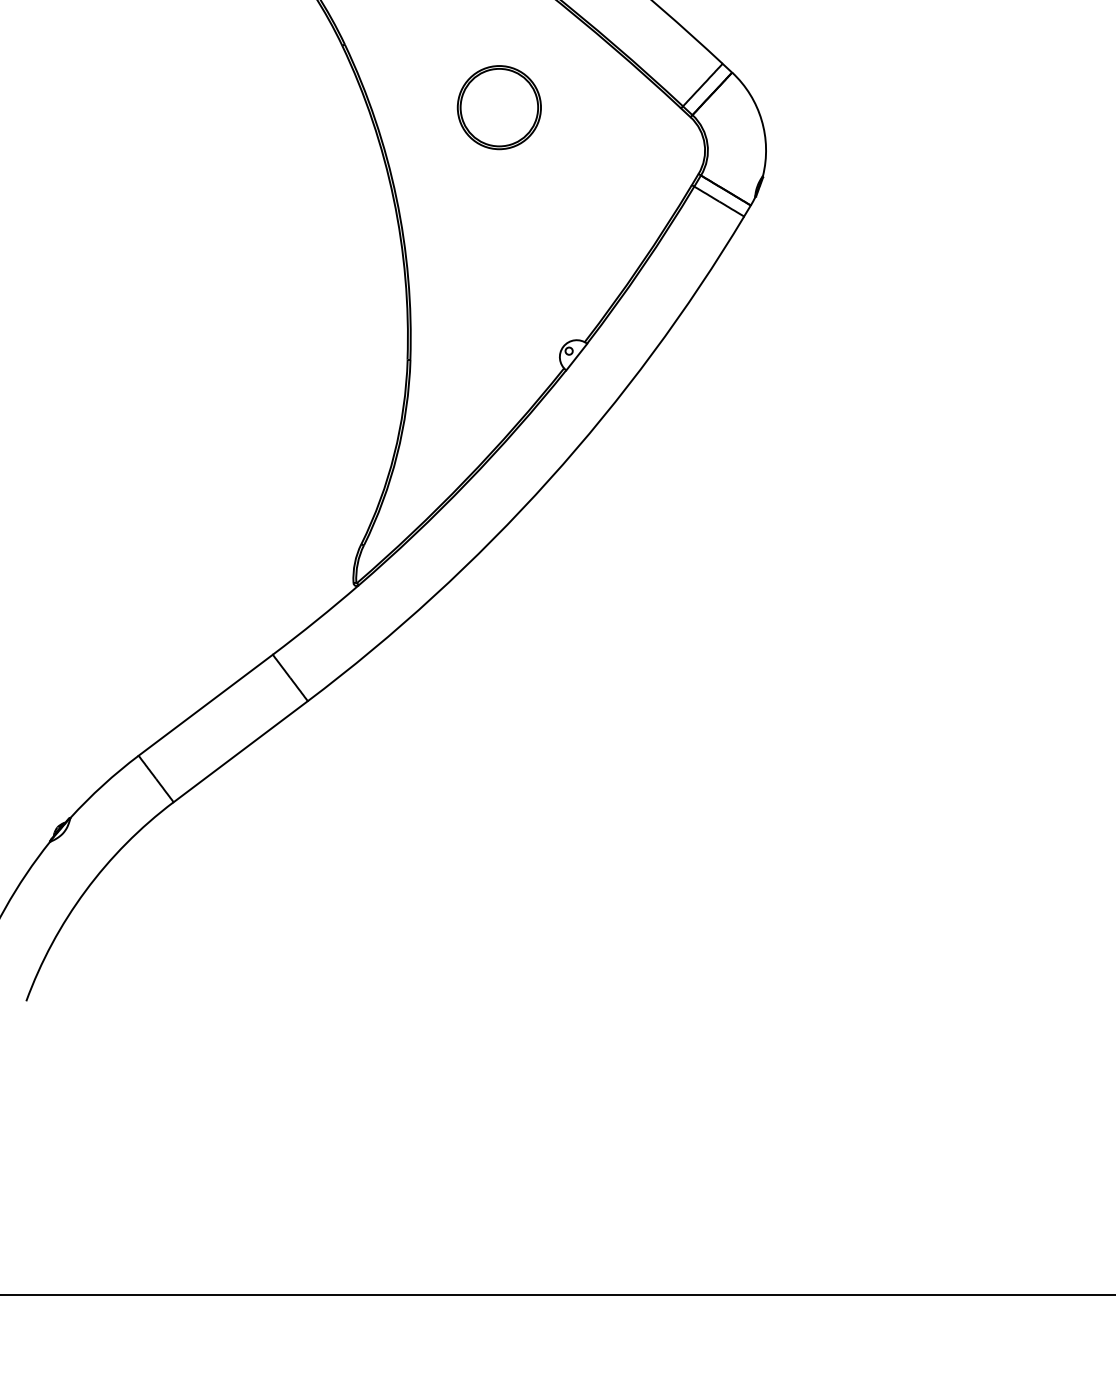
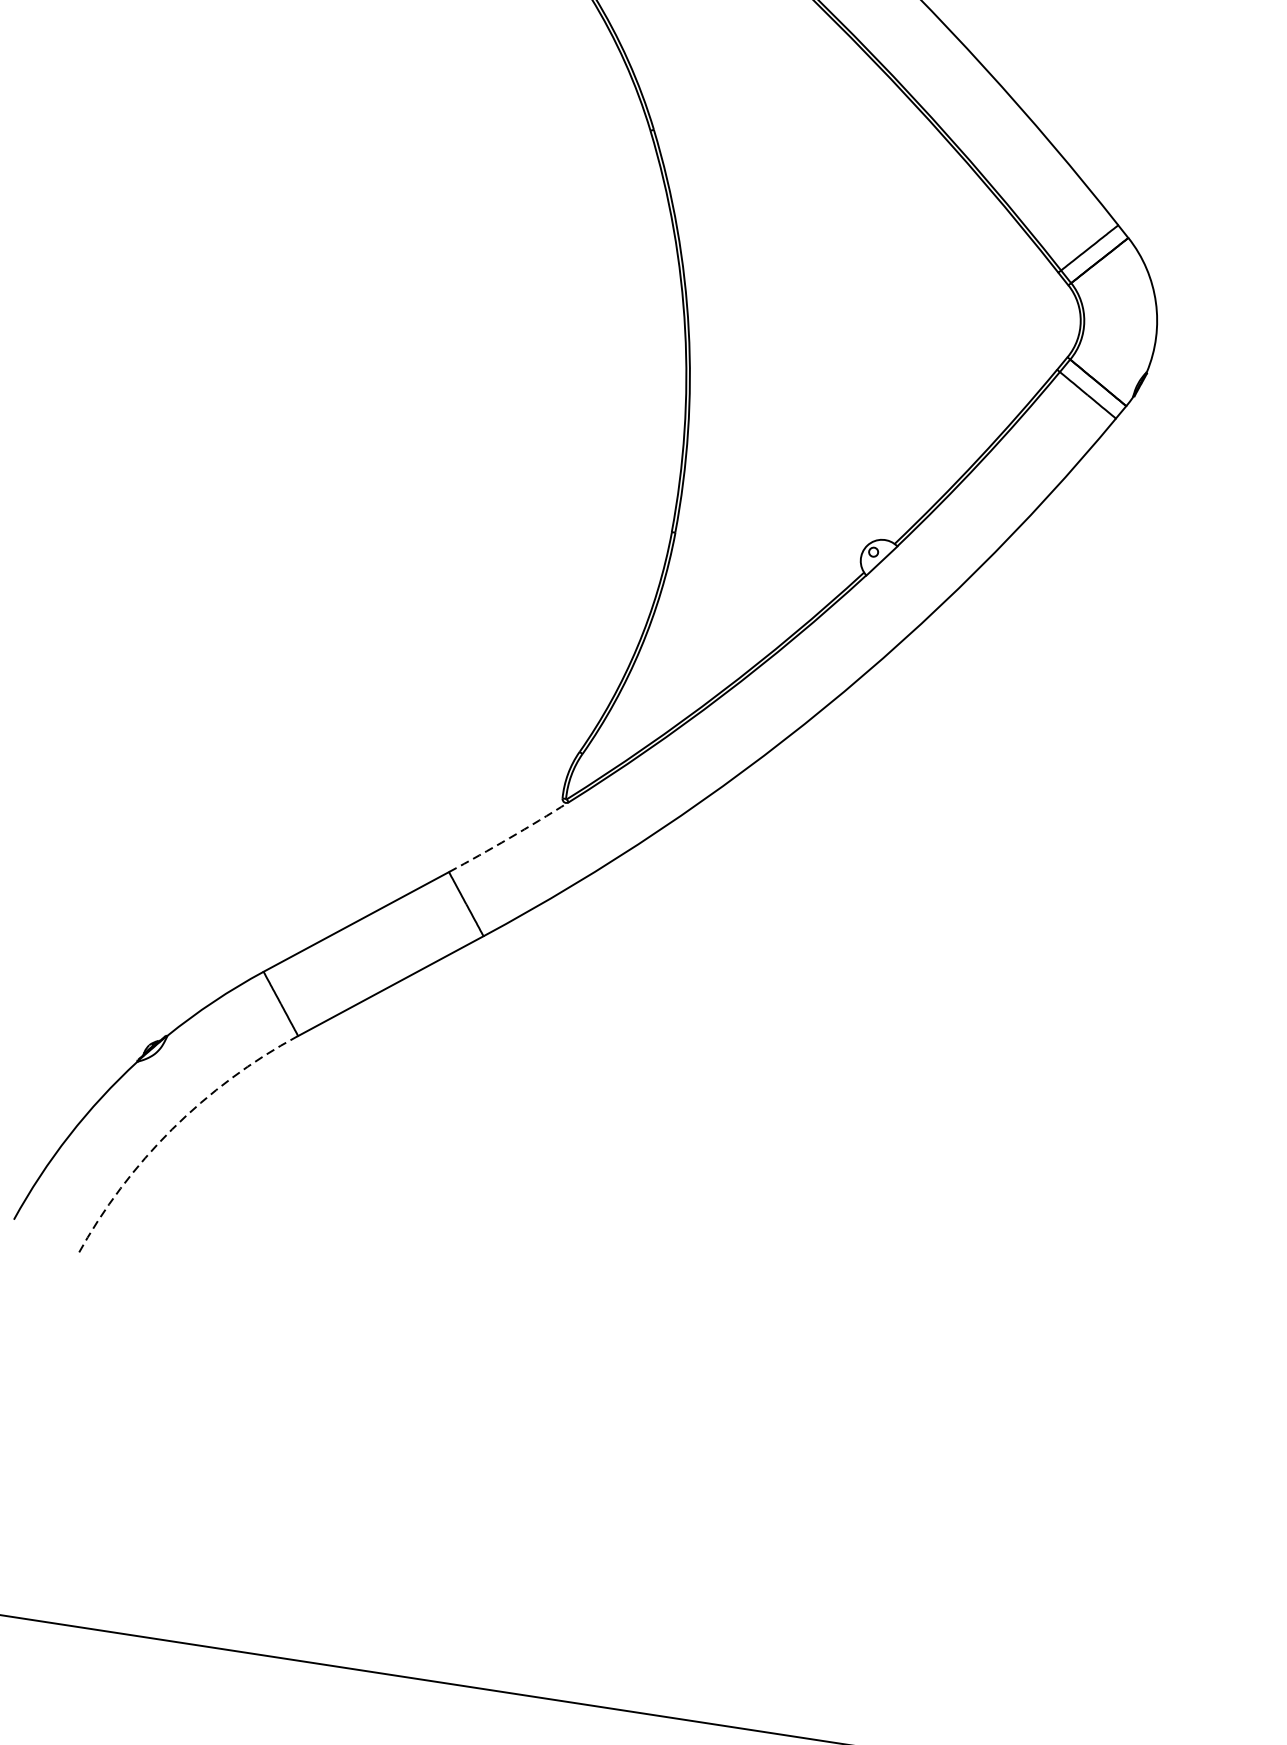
part: (498, 107) -> (832, 236), removed
arc: (316, 620) -> (509, 837), solid -> dashed
arc: (85, 891) -> (172, 1129), solid -> dashed

